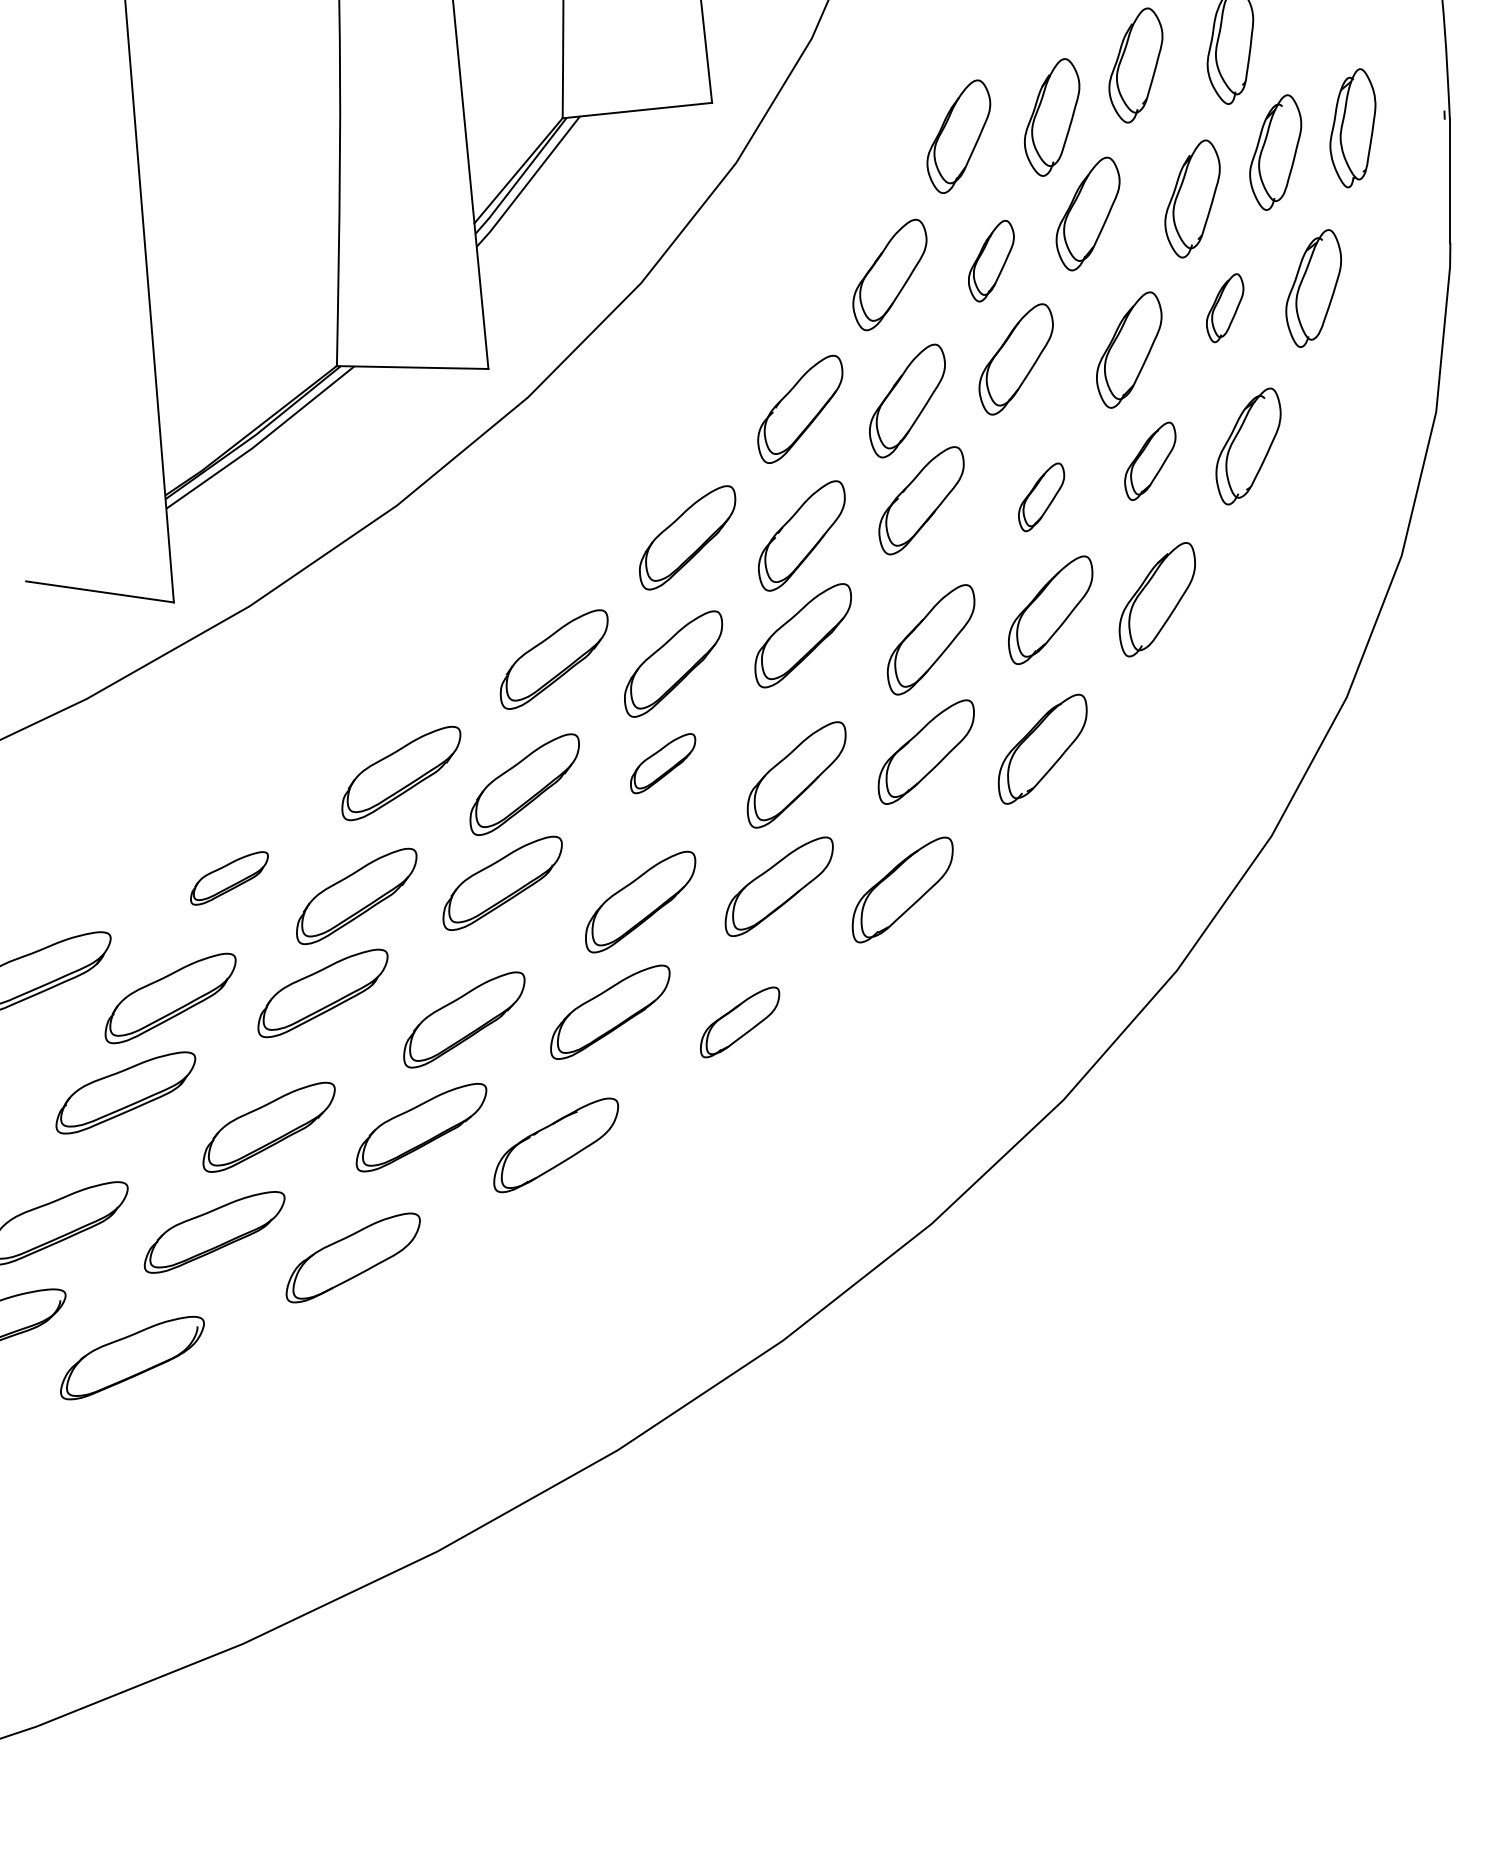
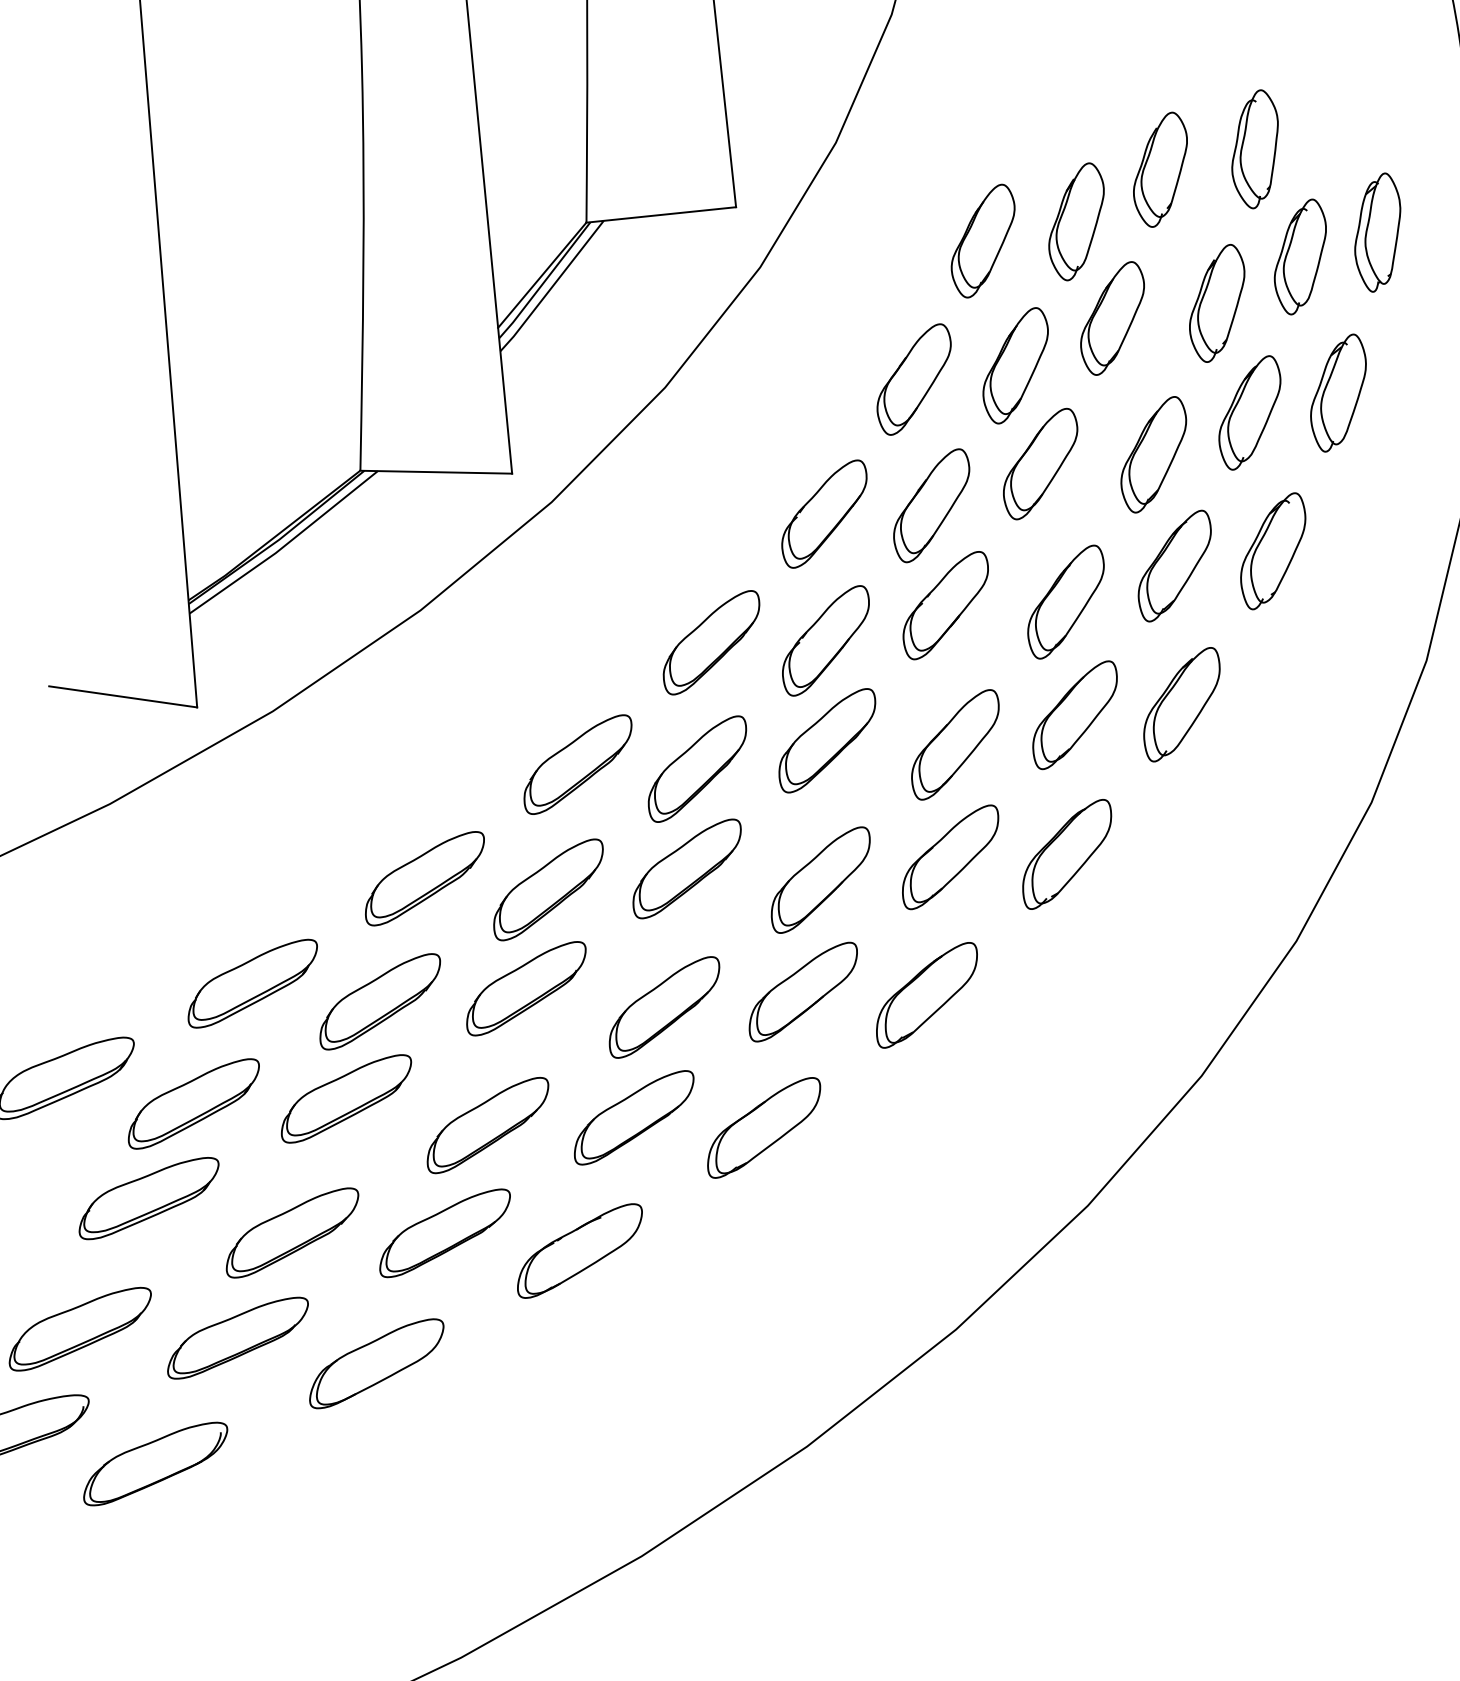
part: (991, 260) -> (1015, 365), size x1.43
part: (1224, 307) -> (1249, 412), size x1.67
part: (1150, 461) -> (1175, 566), size x1.43
part: (1041, 497) -> (1065, 602), size x1.67
part: (662, 763) -> (686, 868), size x1.67
part: (229, 878) -> (252, 983), size x1.67
part: (739, 1022) -> (763, 1128), size x1.43

